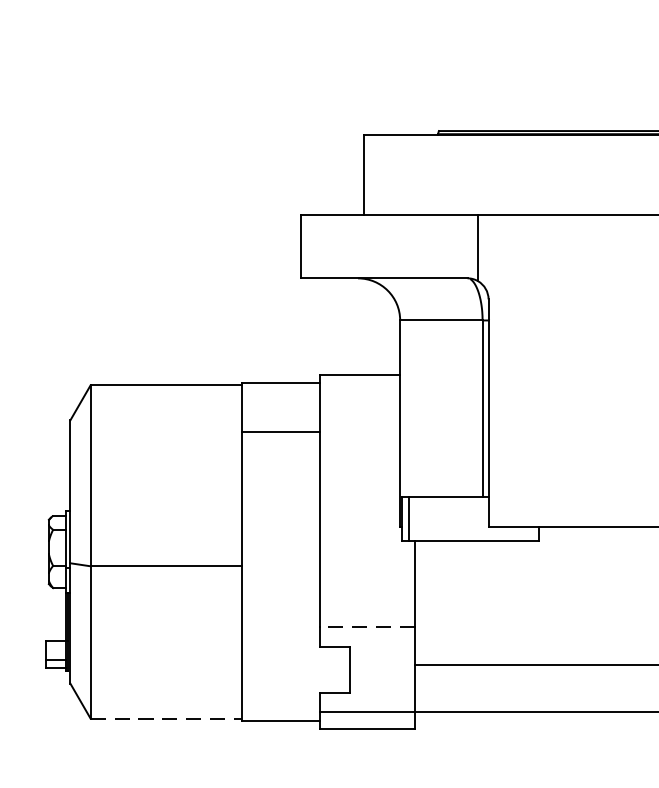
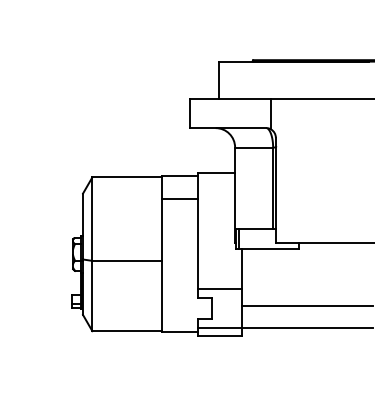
line: (368, 626) -> (220, 288), dashed -> solid
line: (166, 719) -> (127, 331), dashed -> solid

